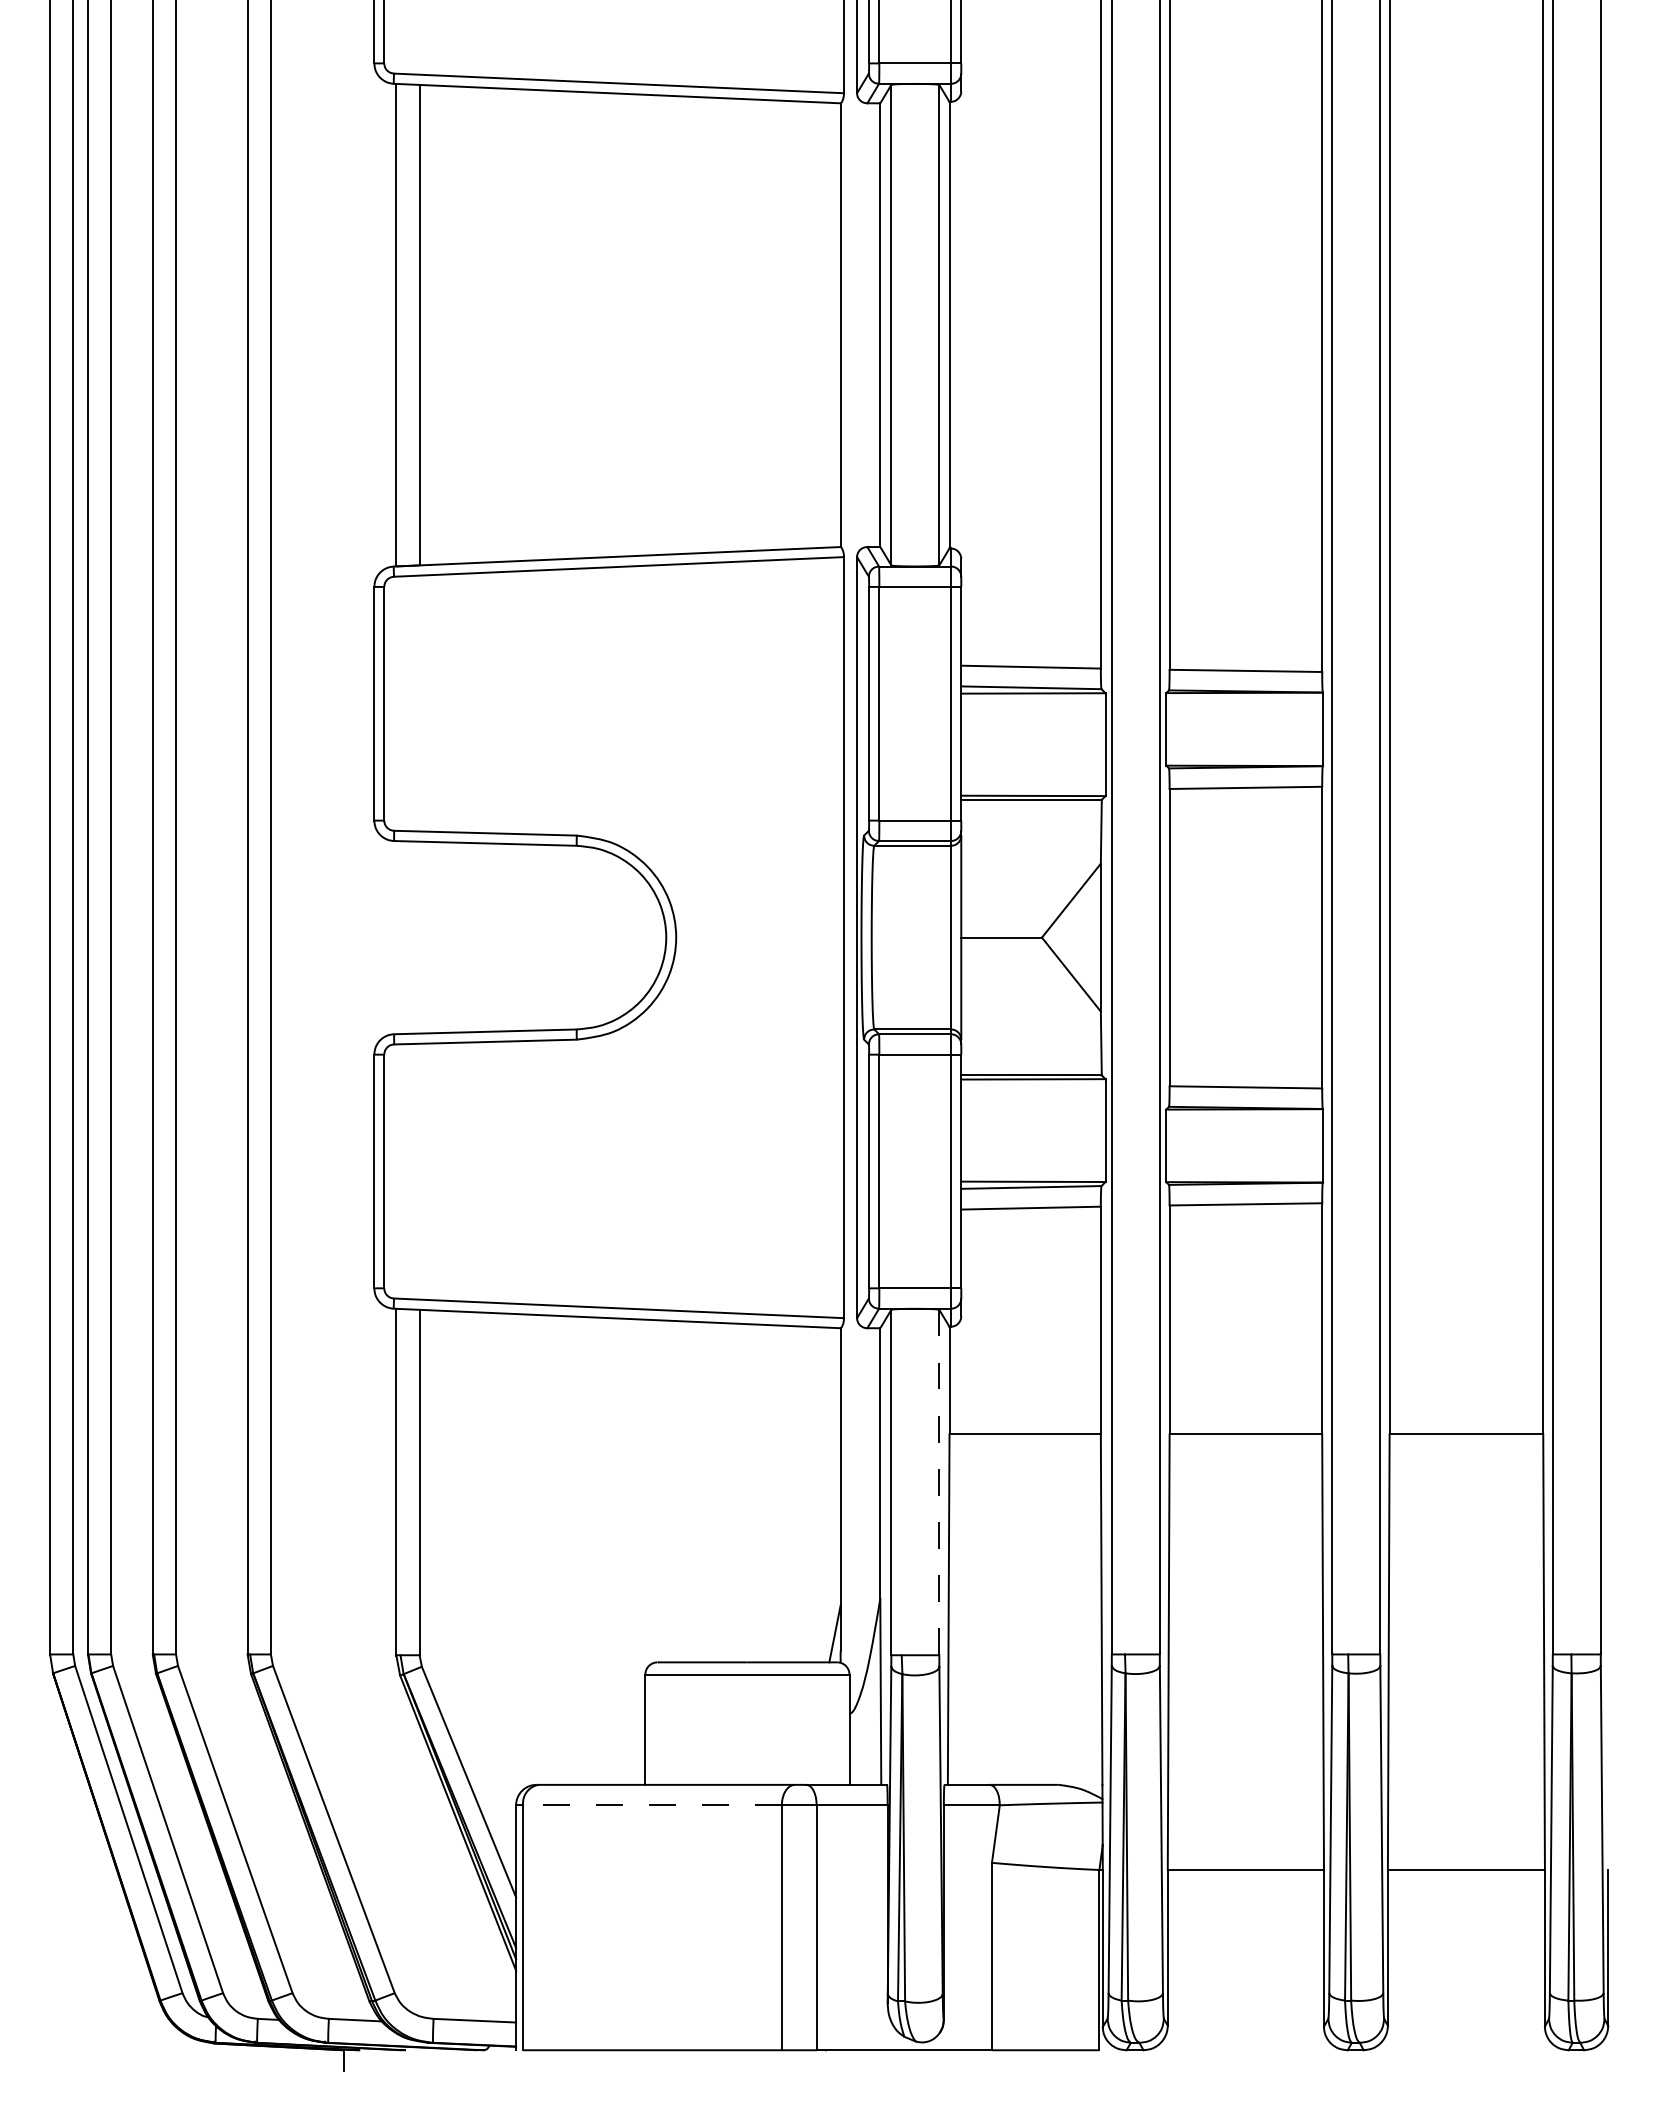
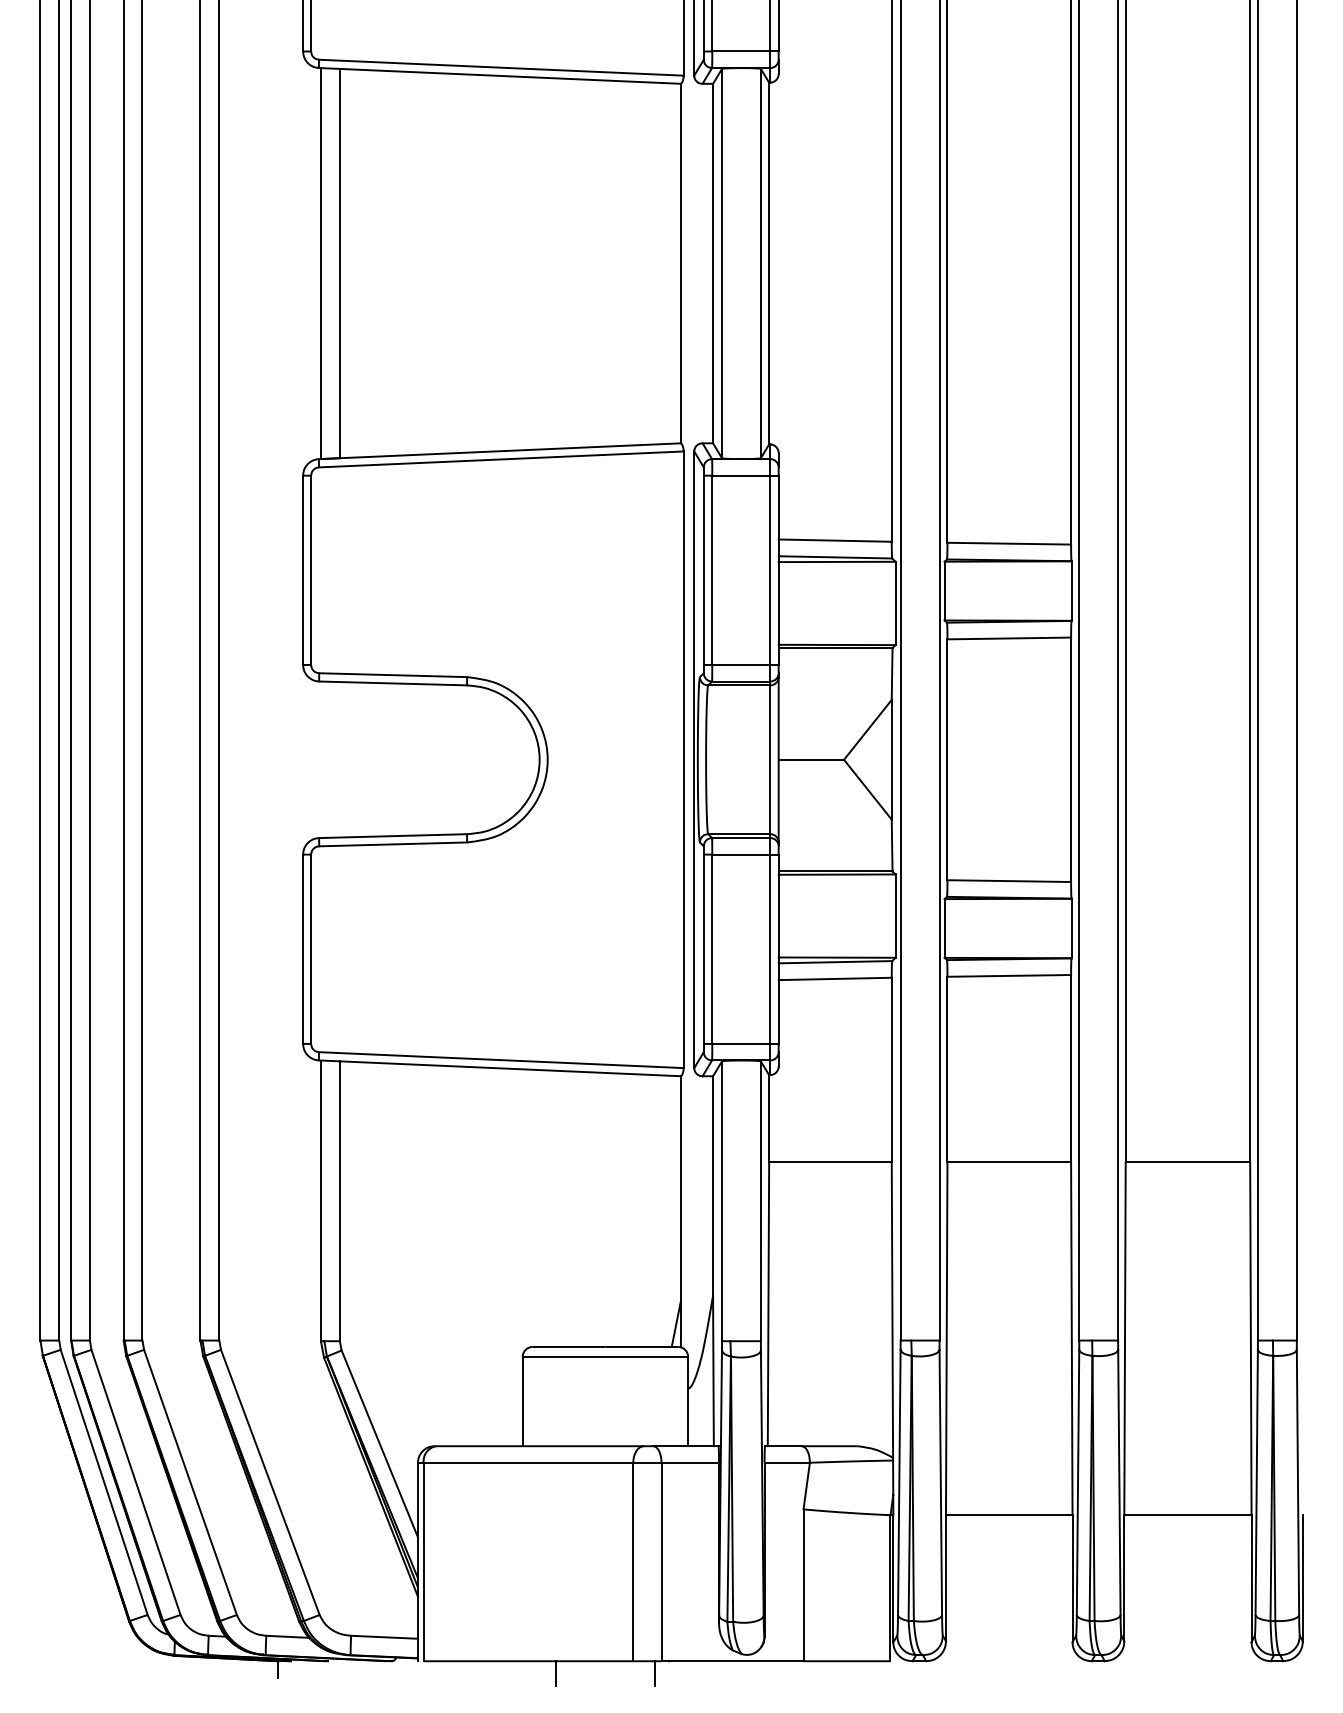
line: (939, 1482) -> (761, 1201), dashed -> solid
line: (651, 1805) -> (527, 1462), dashed -> solid
line: (686, 2065) -> (556, 1673), added
line: (808, 2065) -> (654, 1673), added

